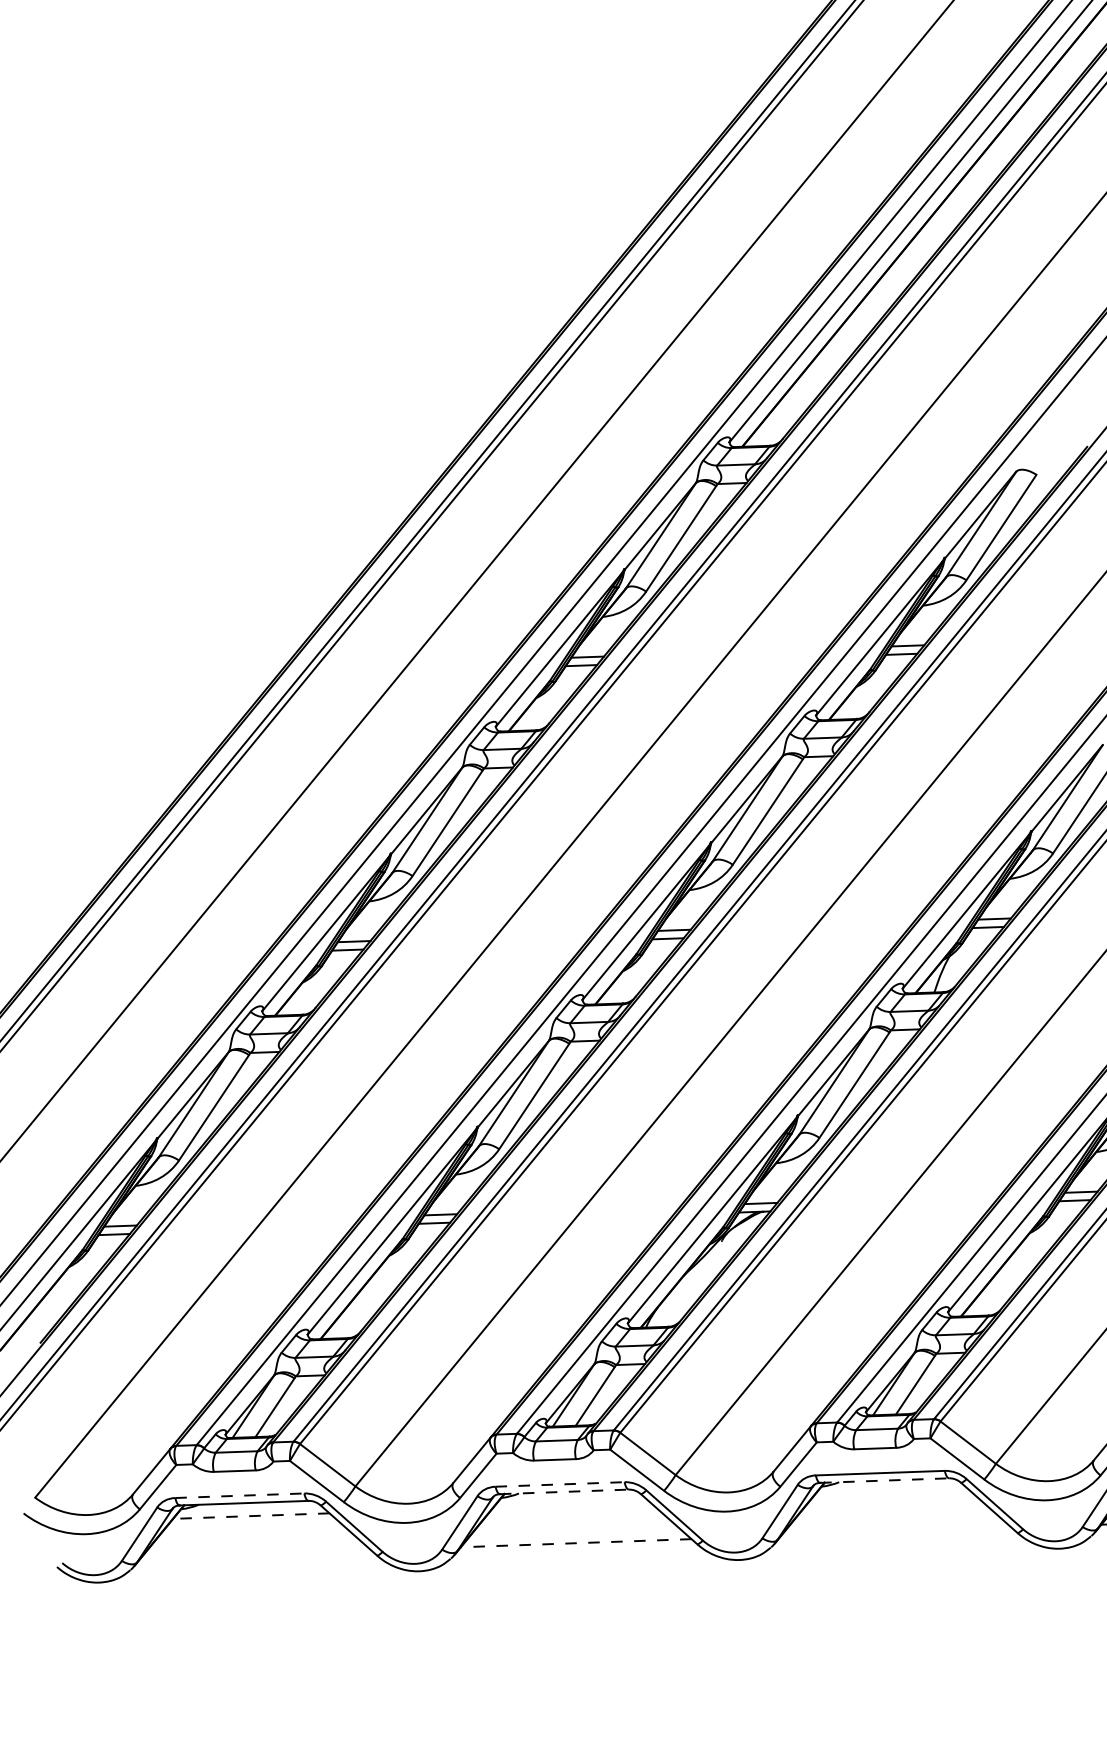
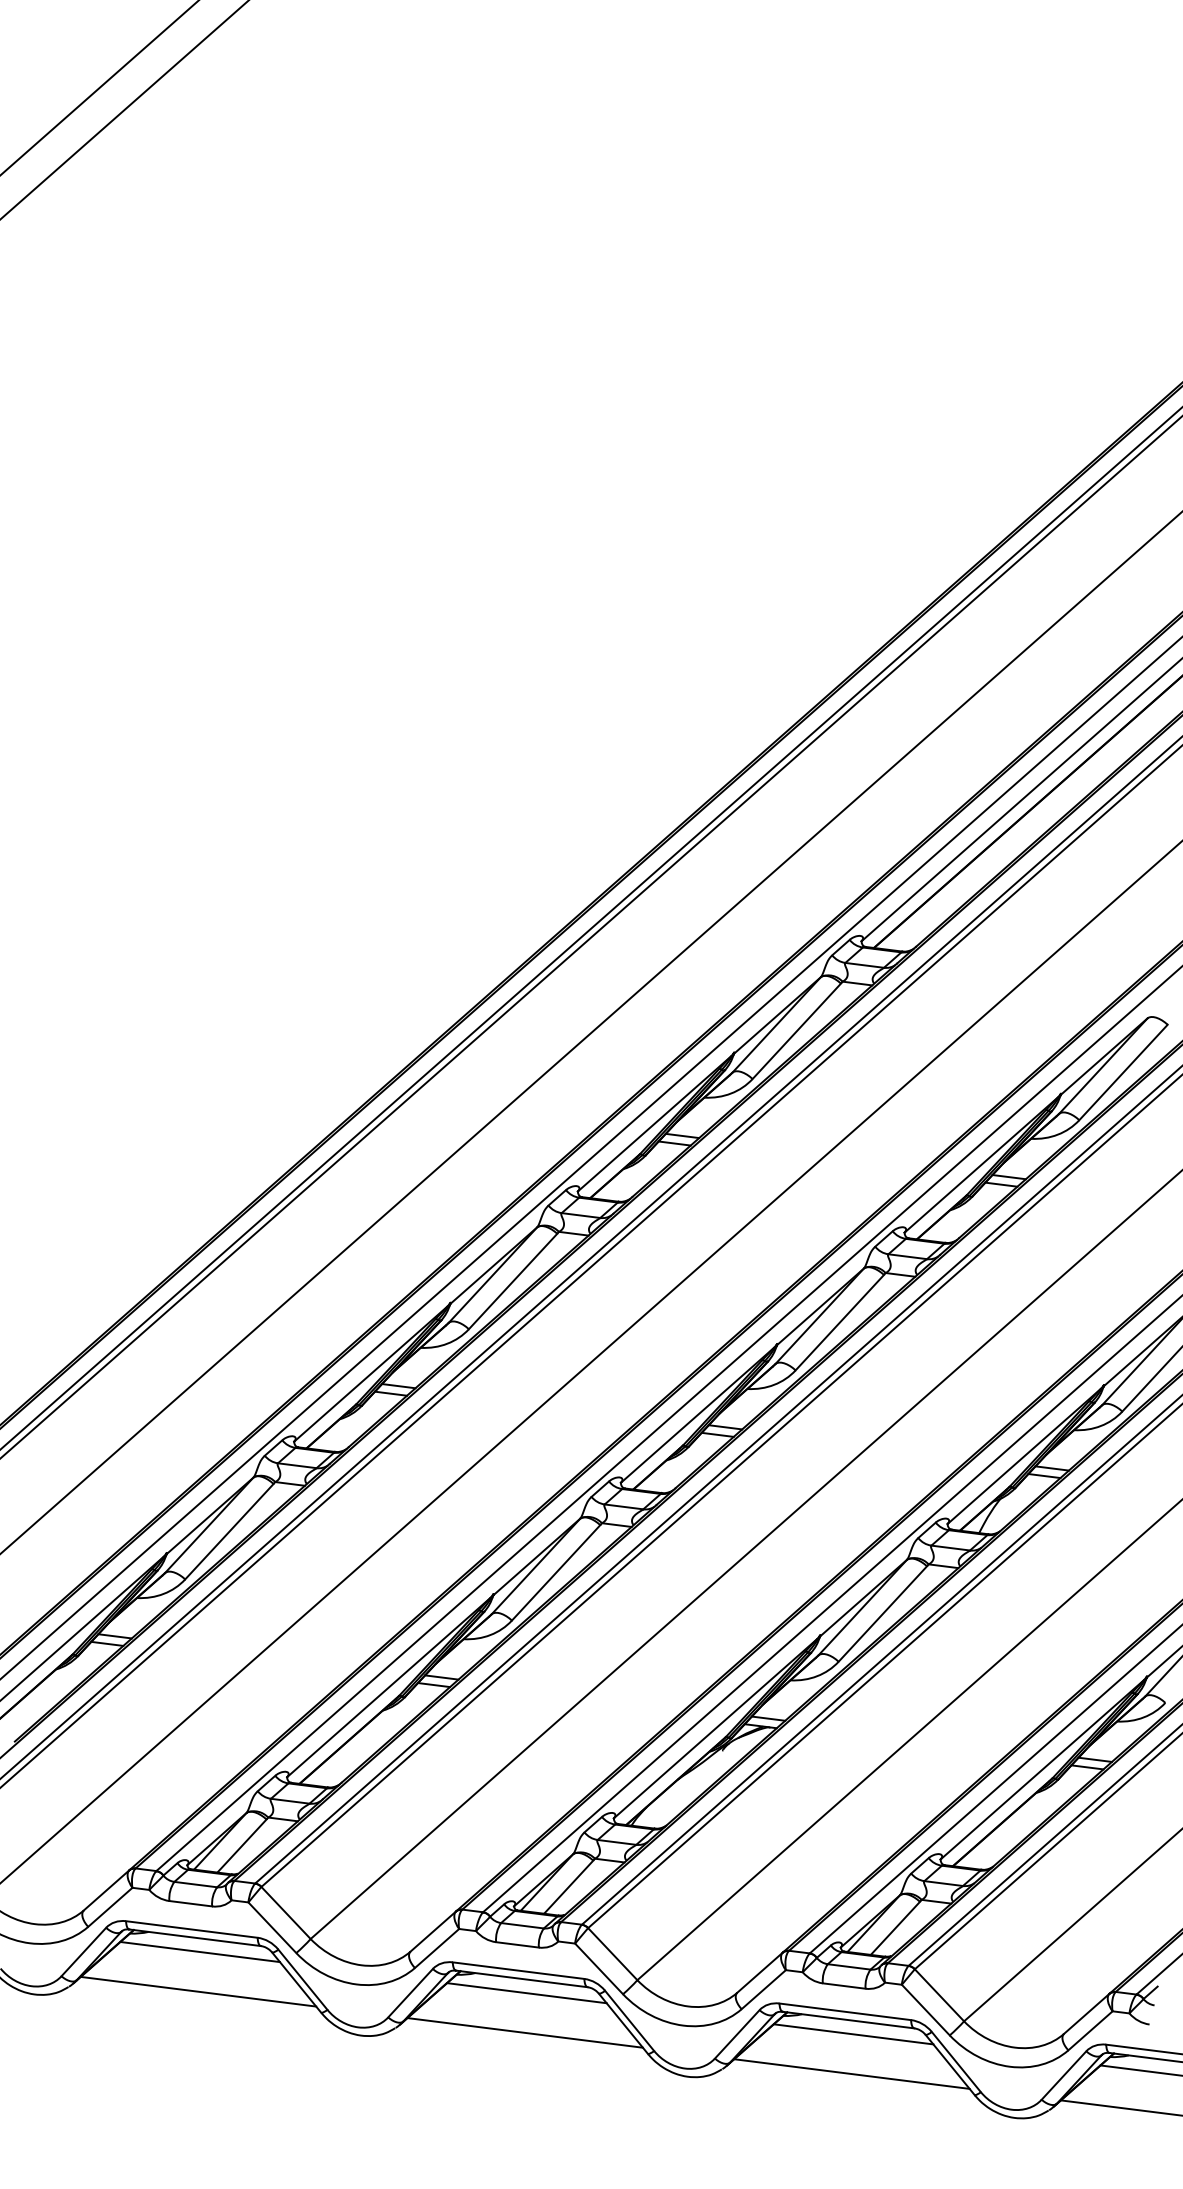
line: (884, 1481) -> (848, 2020), dashed -> solid
line: (560, 1484) -> (519, 1970), dashed -> solid
line: (565, 1491) -> (522, 1978), dashed -> solid
line: (891, 1493) -> (853, 2034), added
line: (240, 1495) -> (192, 1929), dashed -> solid
line: (571, 1505) -> (526, 1993), added
line: (250, 1515) -> (199, 1951), dashed -> solid
line: (895, 1531) -> (851, 2073), added
line: (576, 1542) -> (525, 2032), dashed -> solid
line: (255, 1554) -> (198, 1991), added

